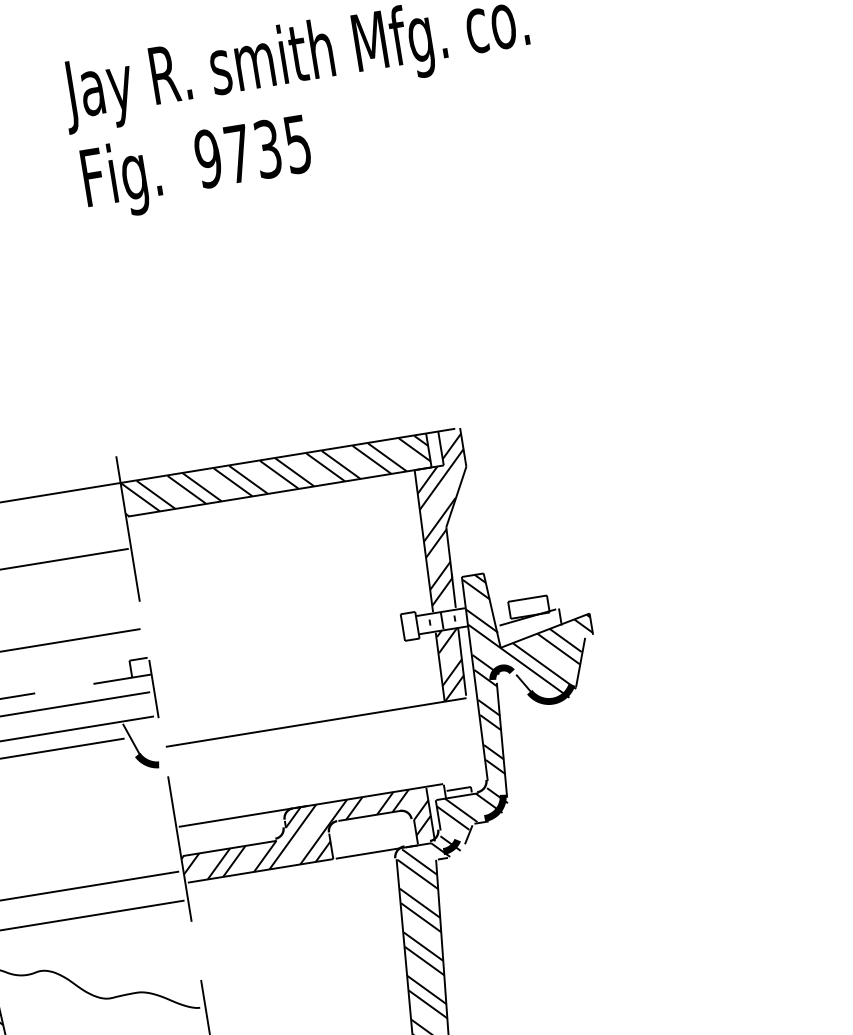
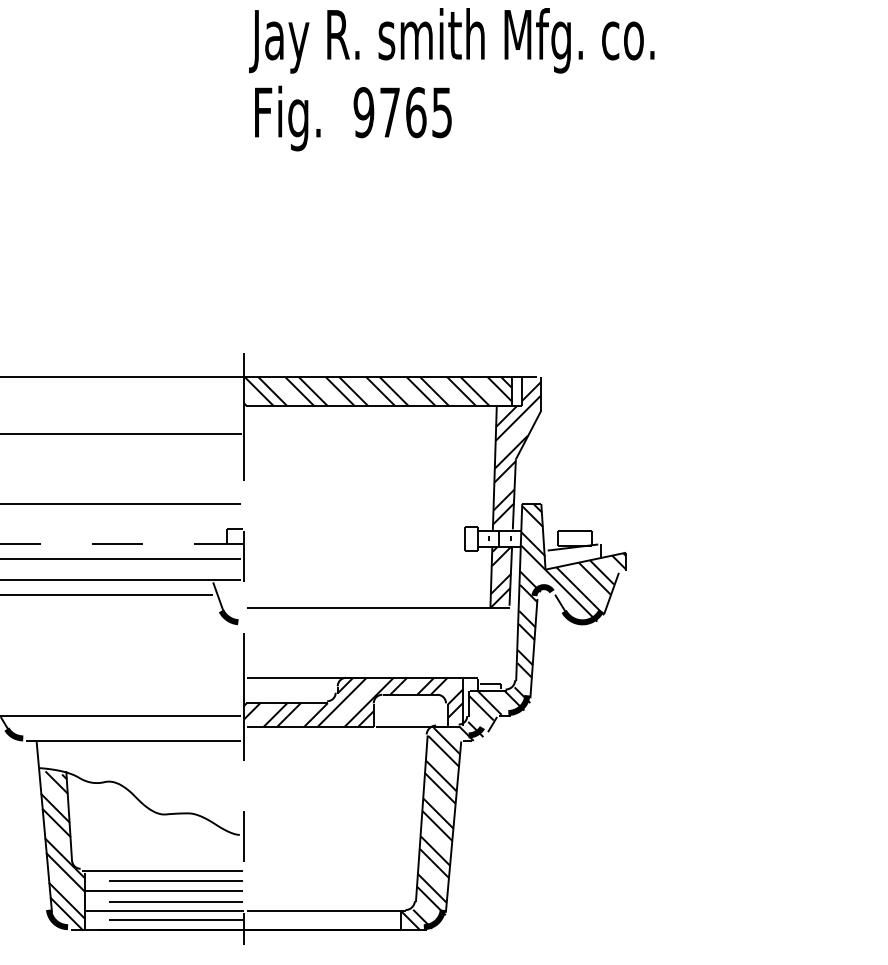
text: (268, 148) -> (416, 112), 9735 -> 9765

